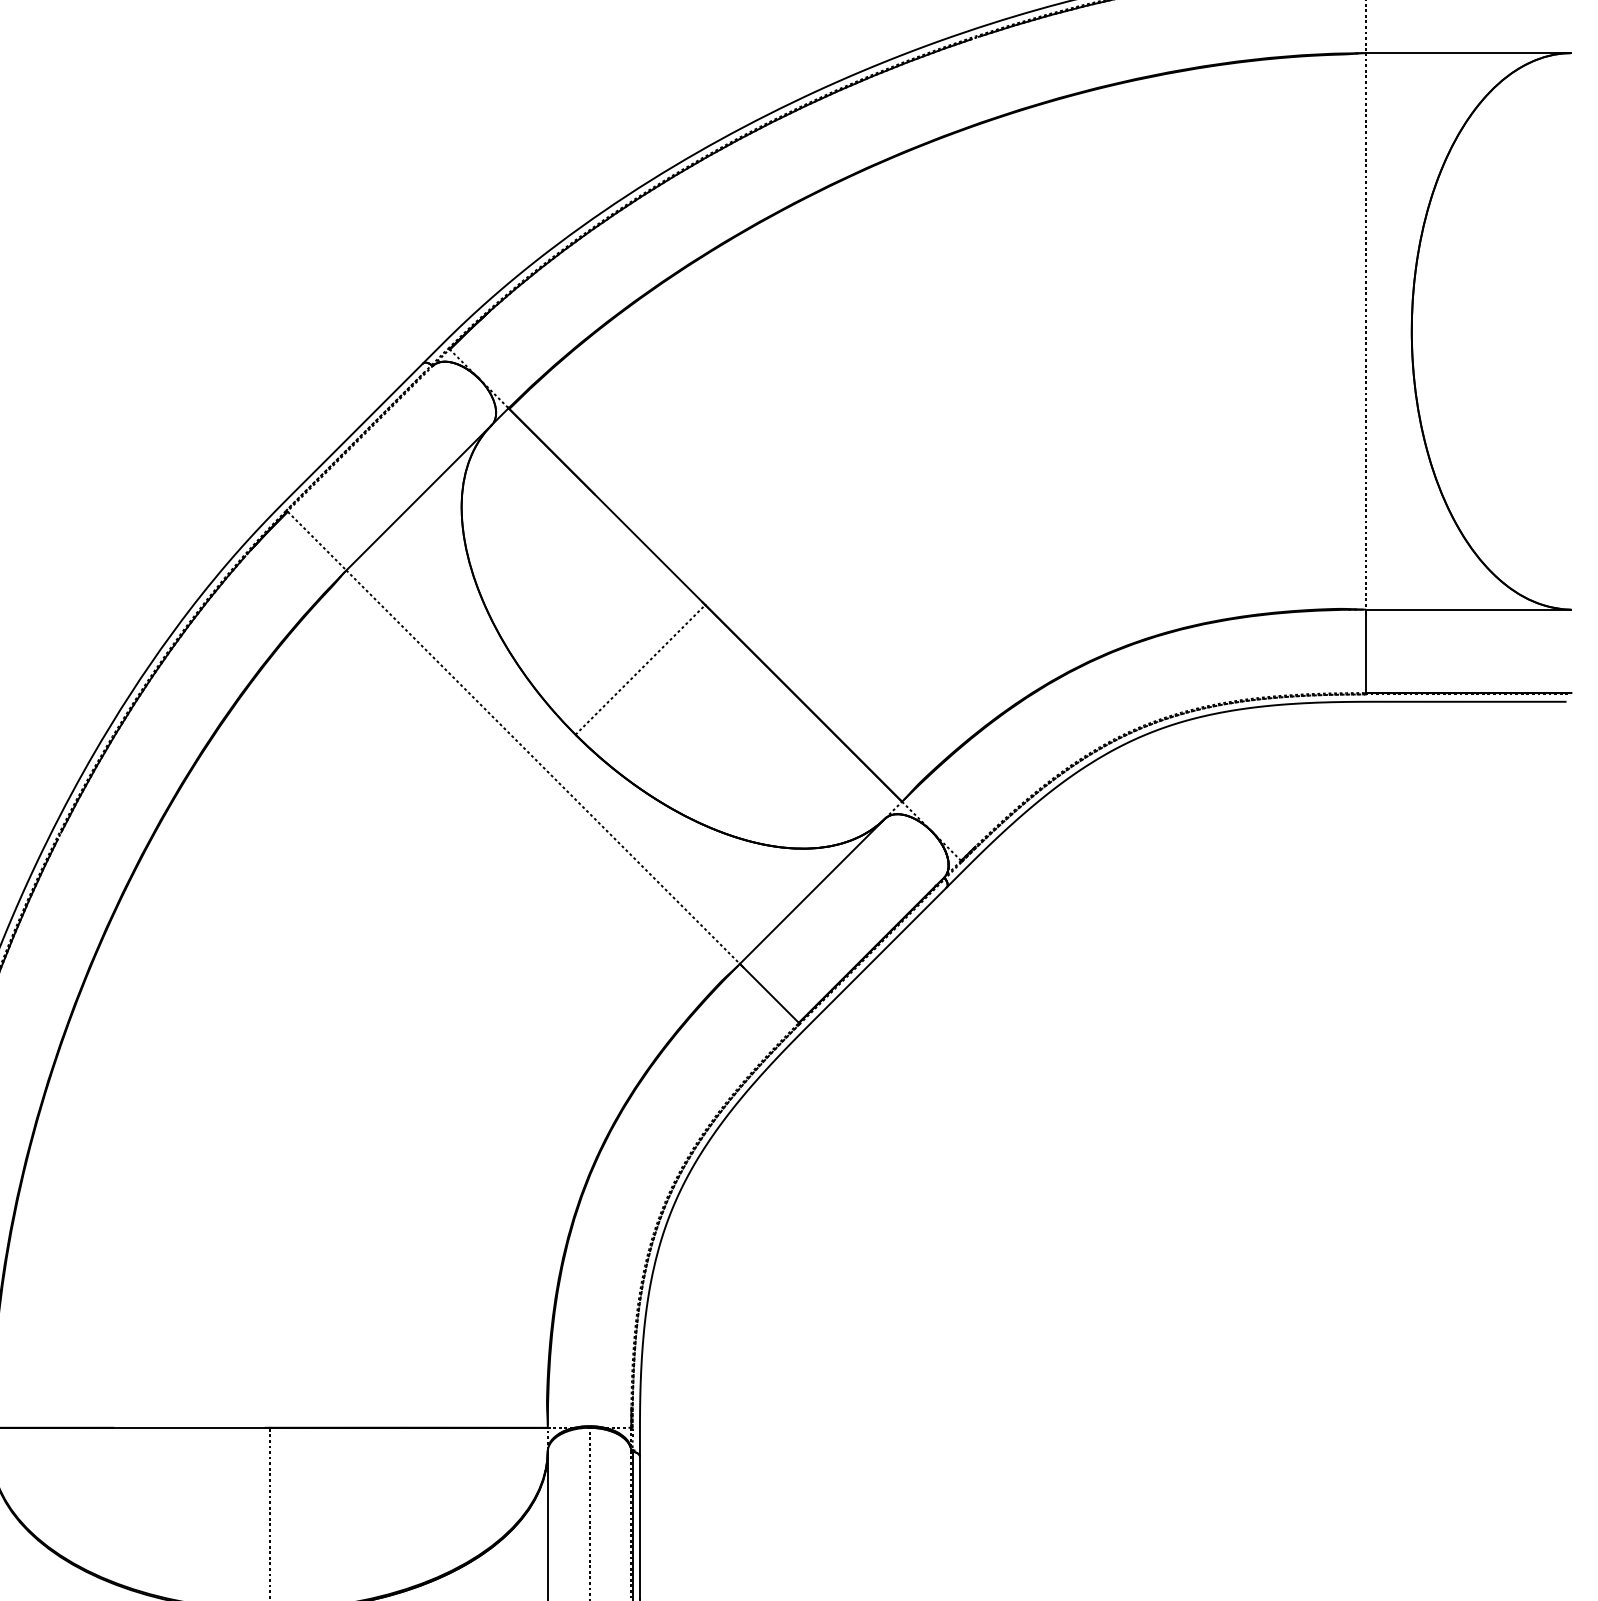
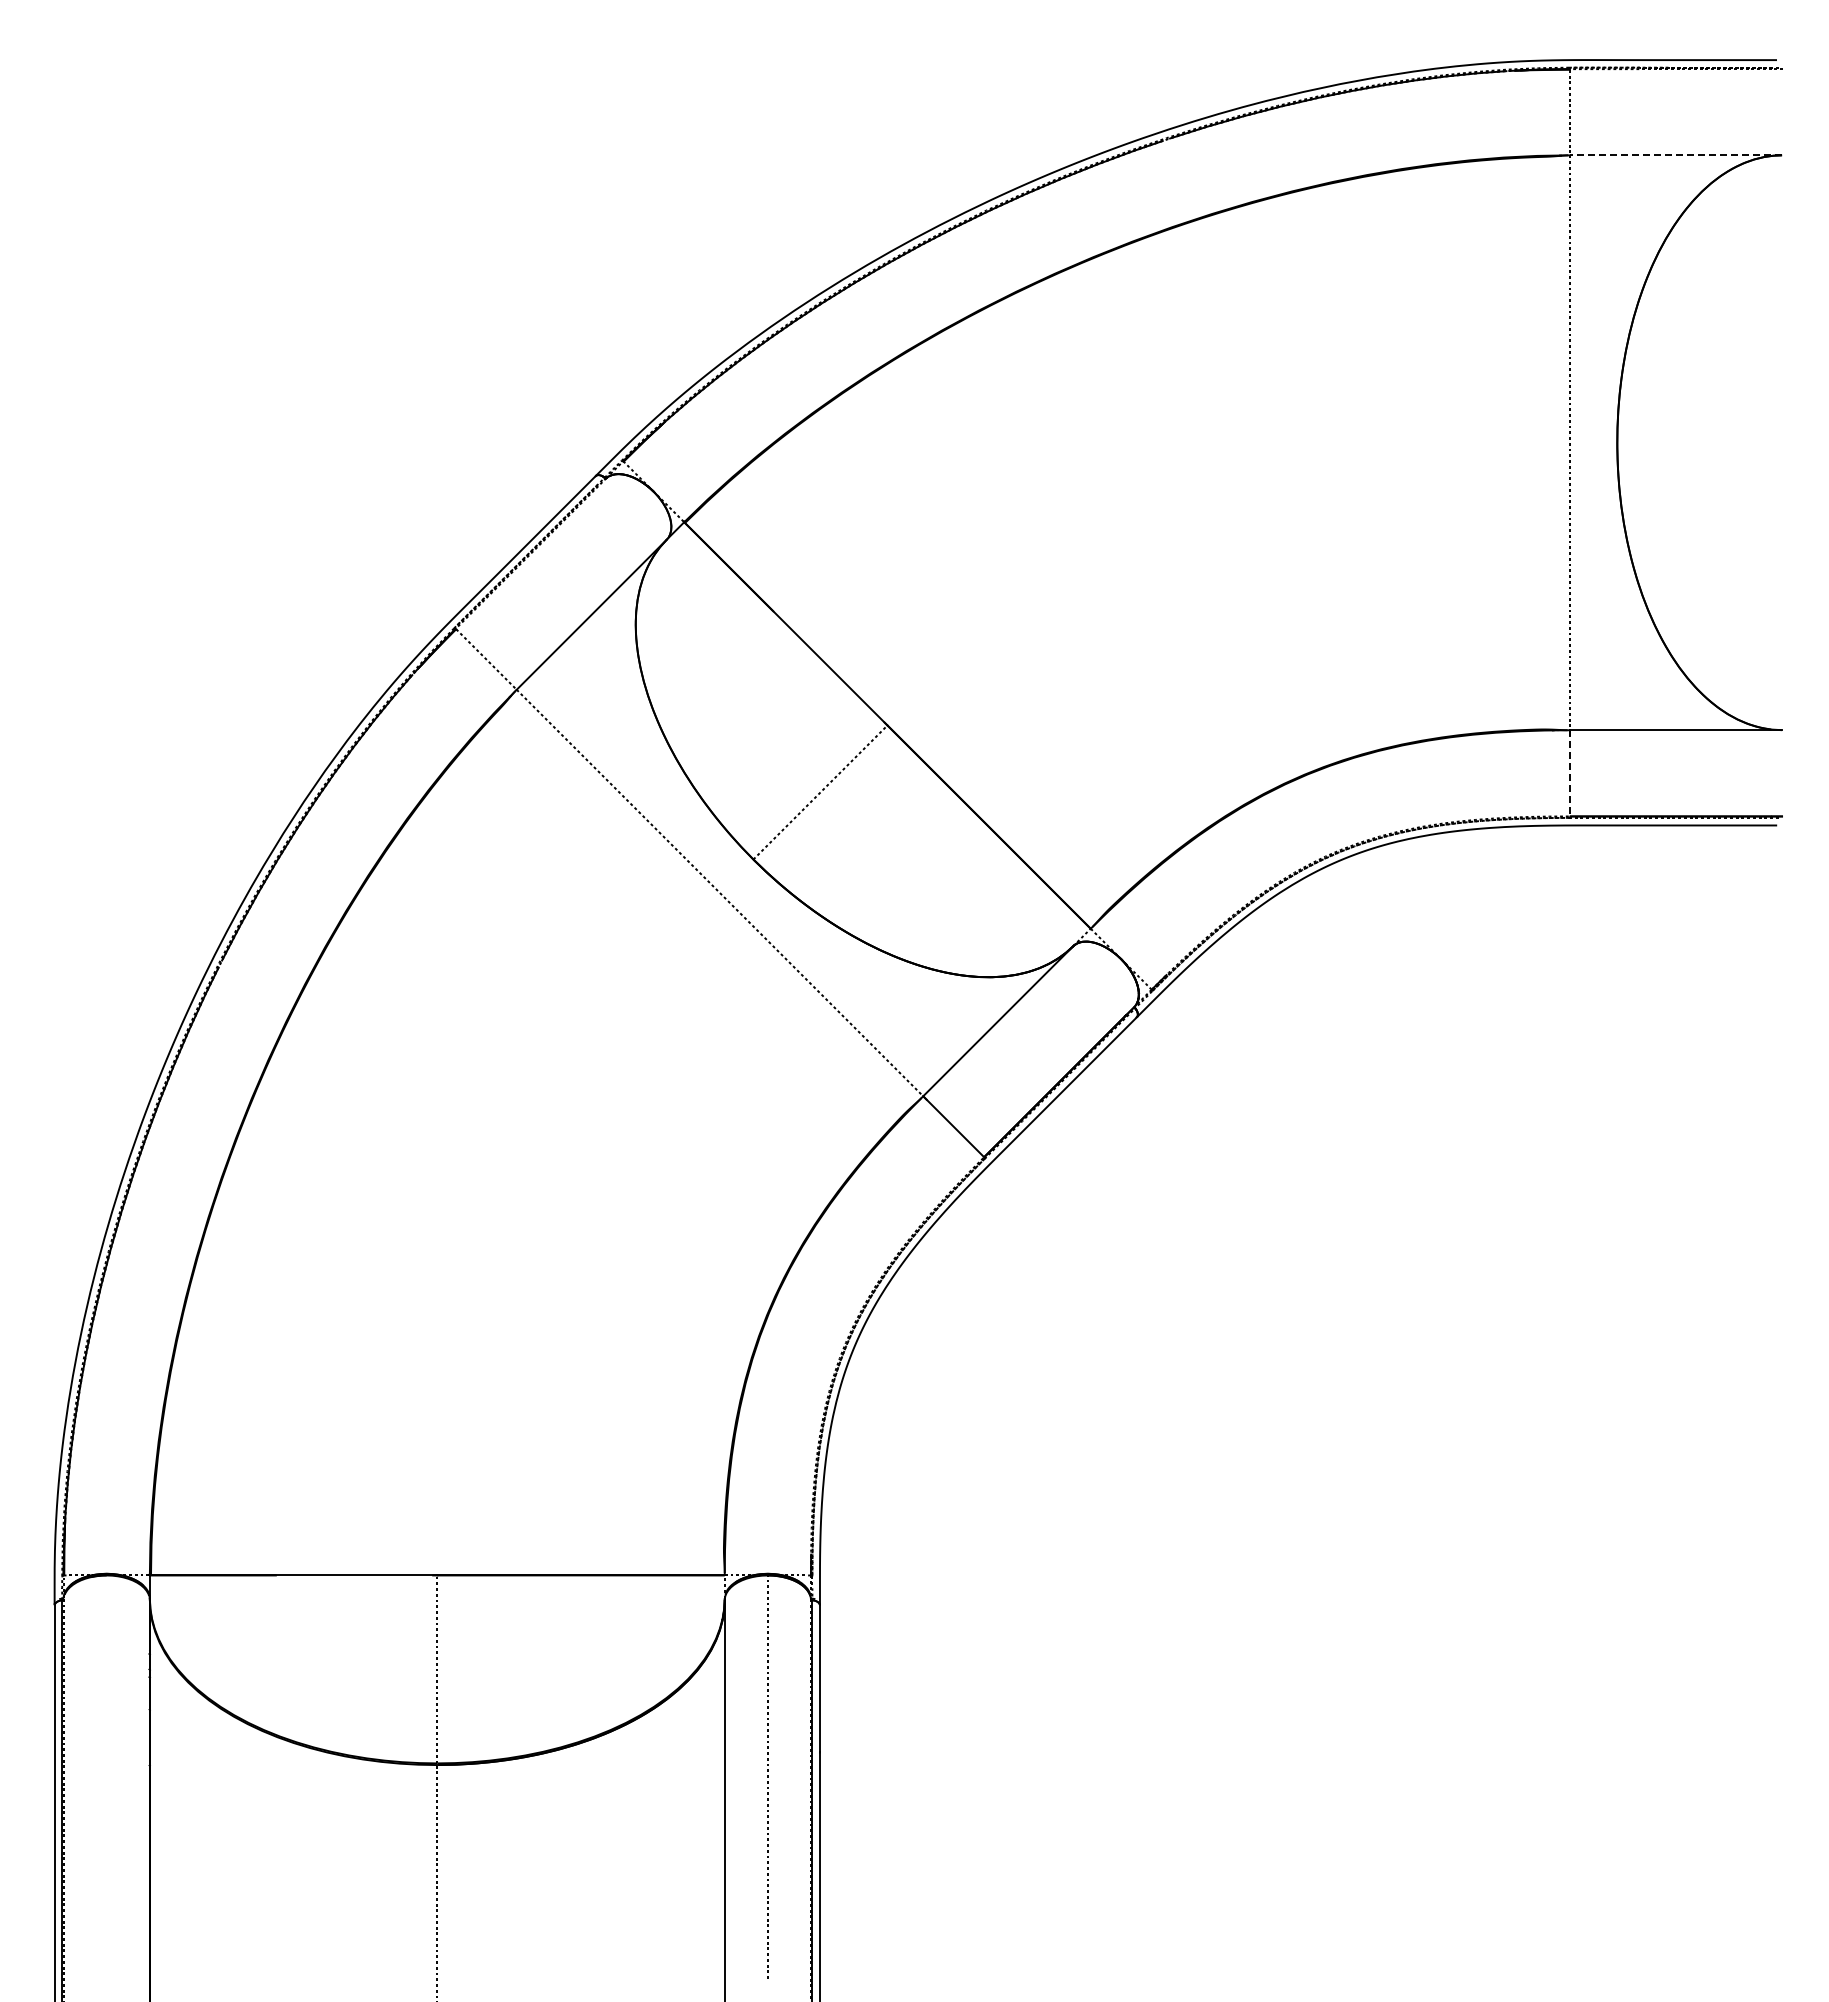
line: (1468, 53) -> (1675, 155), solid -> dashed
line: (1365, 651) -> (1569, 773), solid -> dashed

